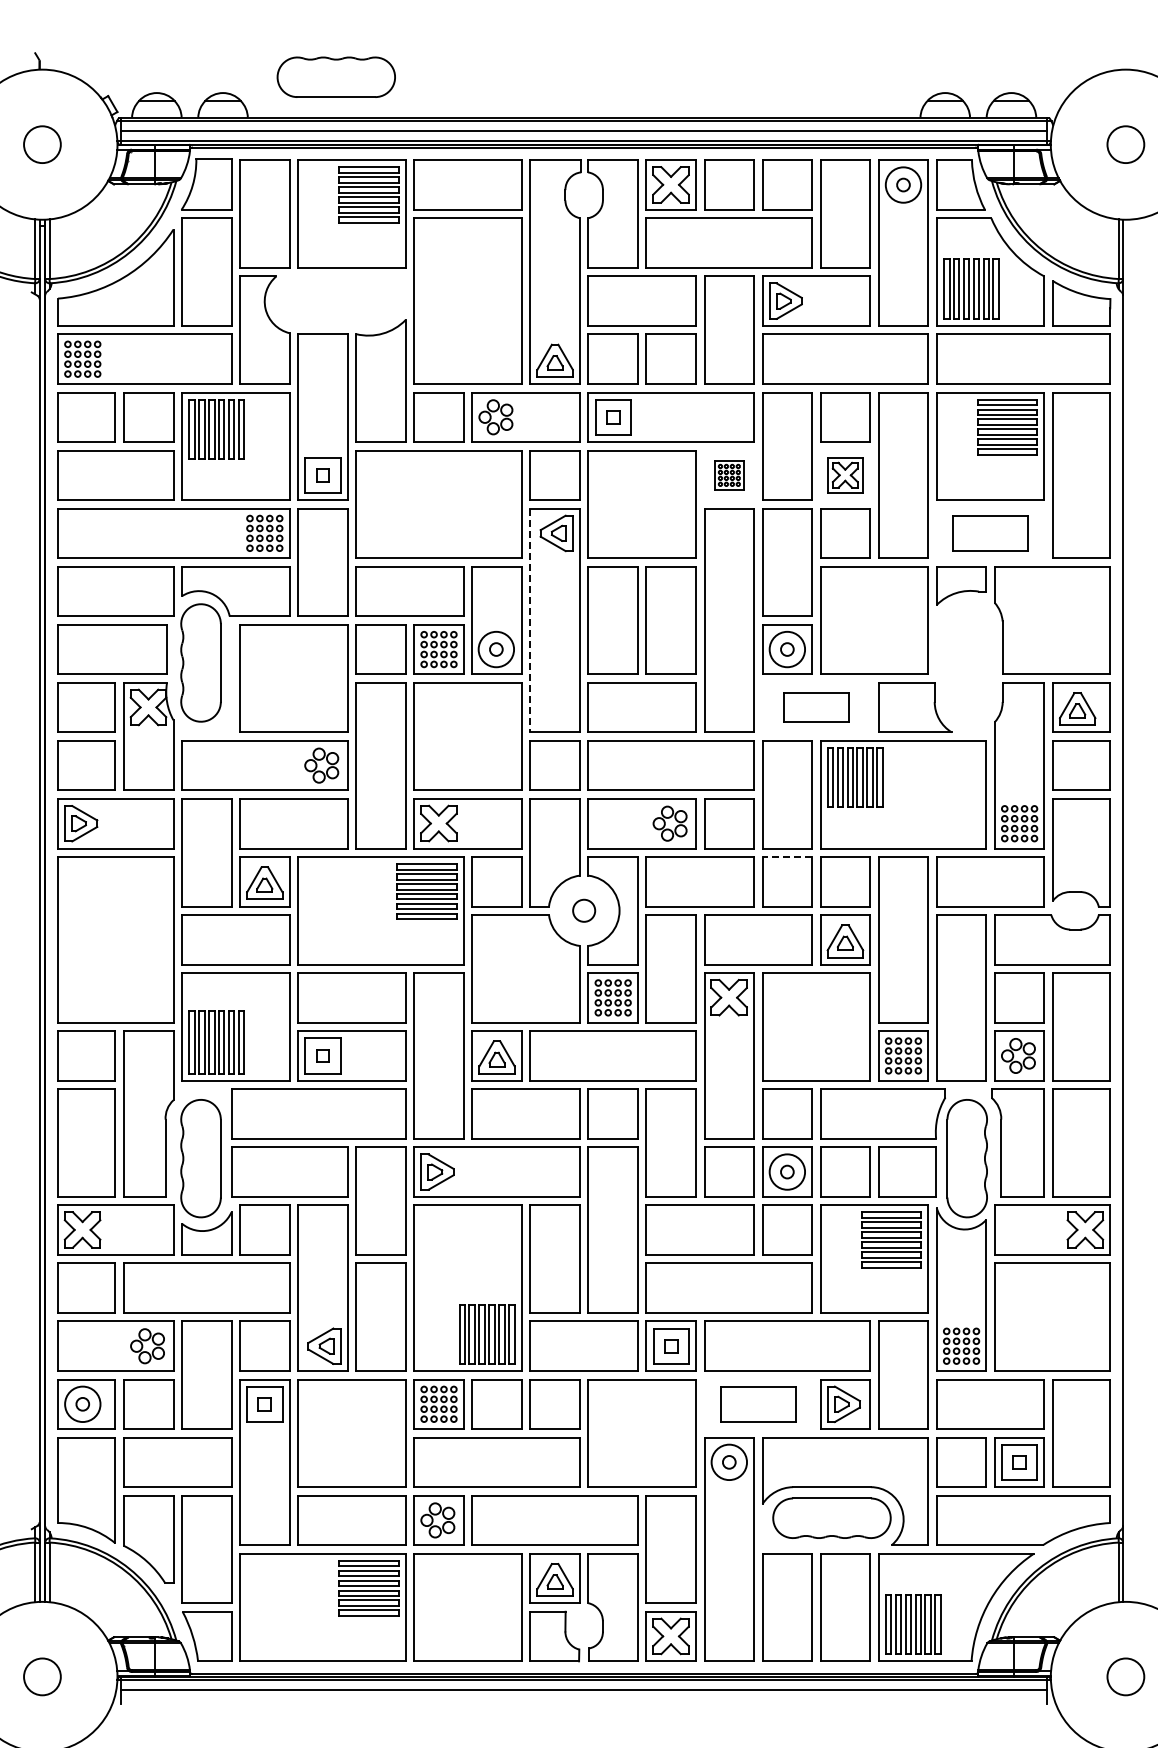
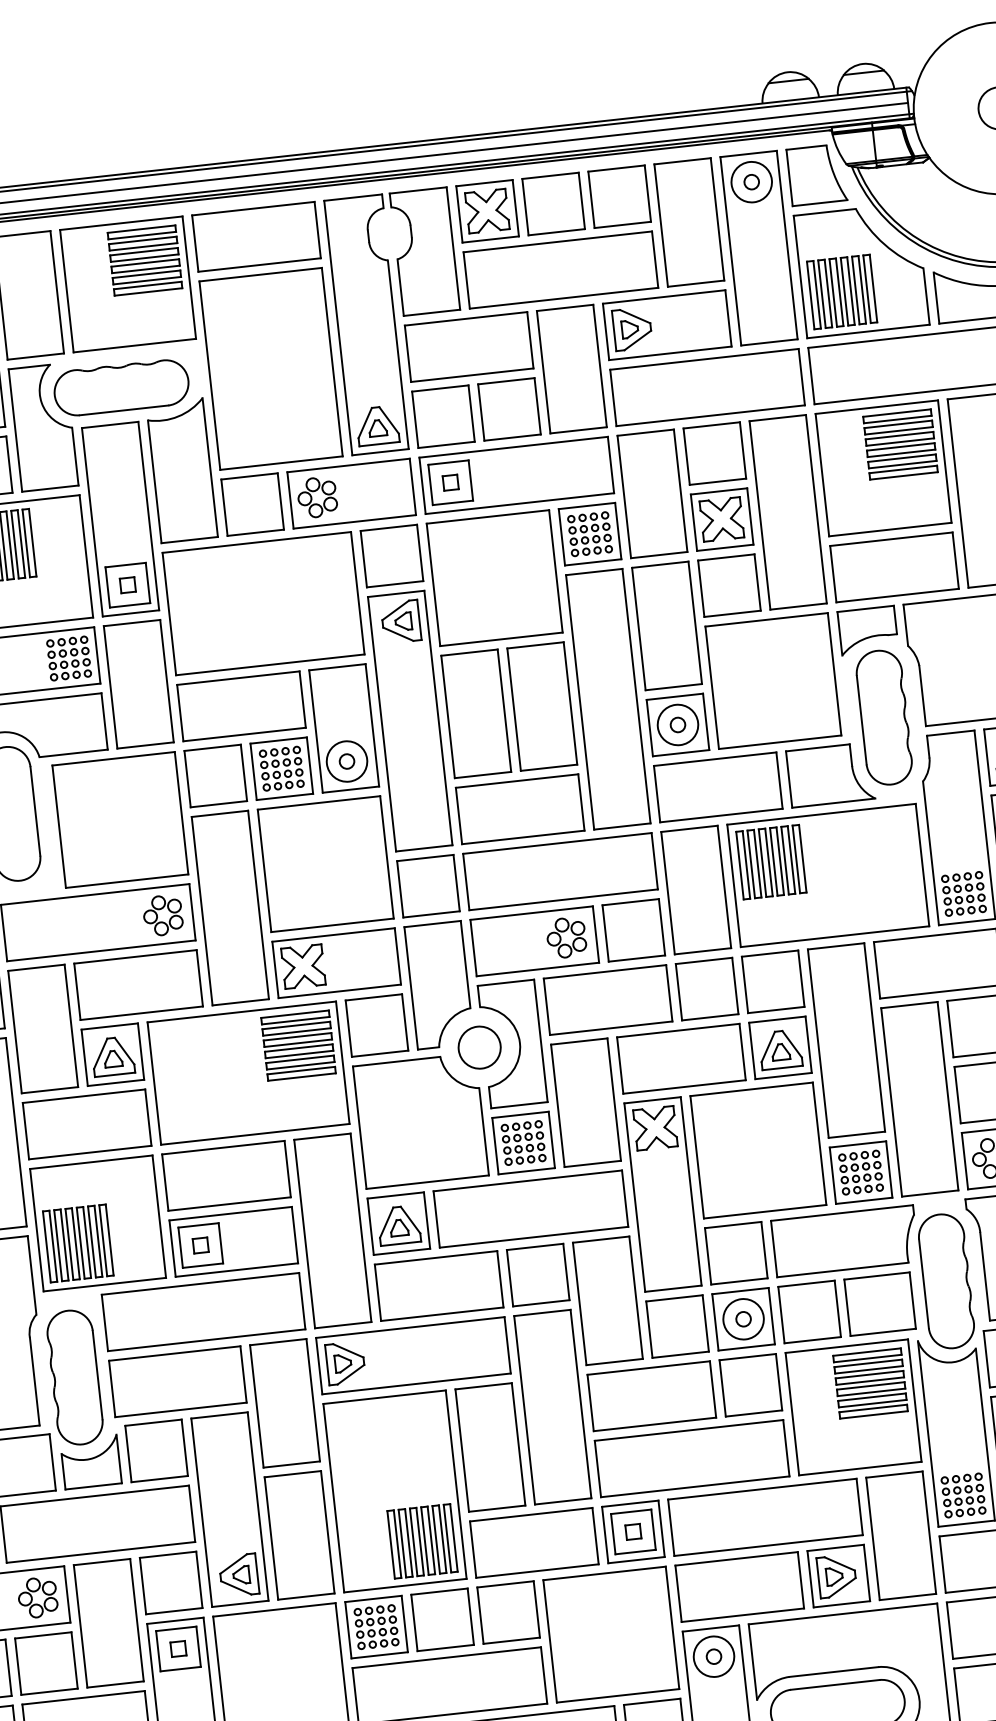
part: (335, 76) -> (120, 387), moved
part: (729, 475) -> (590, 534), size x1.67
part: (845, 475) -> (722, 519), size x1.43
part: (990, 533) -> (894, 567), size x1.43
line: (530, 620) -> (382, 724), dashed -> solid
part: (966, 662) -> (883, 717), added
part: (816, 707) -> (718, 787), size x1.67
line: (787, 857) -> (704, 961), dashed -> solid
circle: (583, 910) -> (478, 1047), size x1.67
part: (758, 1404) -> (739, 1587), size x1.43

